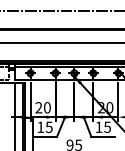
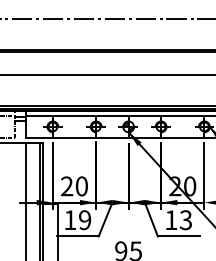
text: (48, 126) -> (83, 218), 15 -> 19
text: (107, 126) -> (185, 218), 15 -> 13

